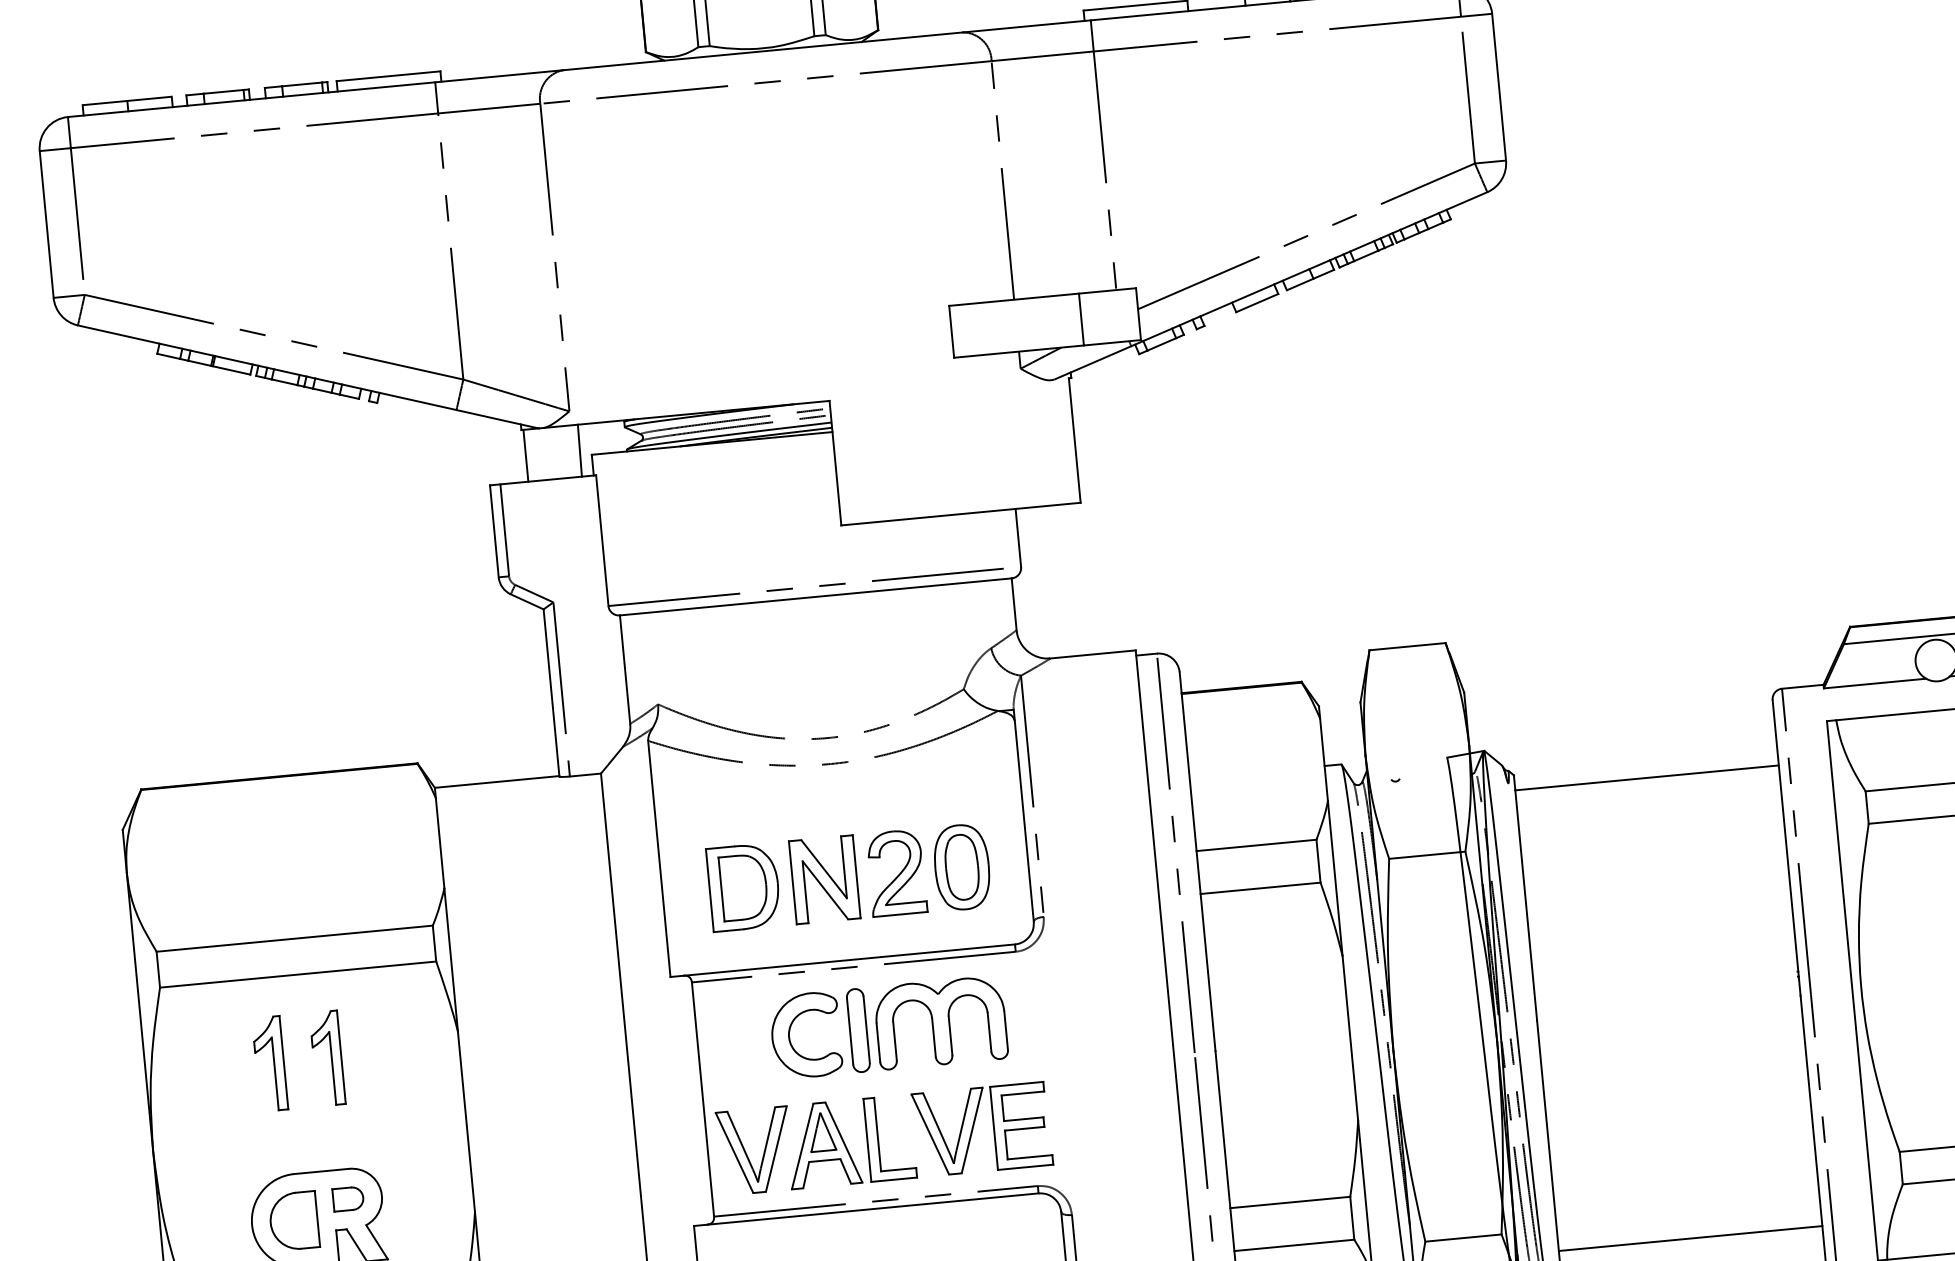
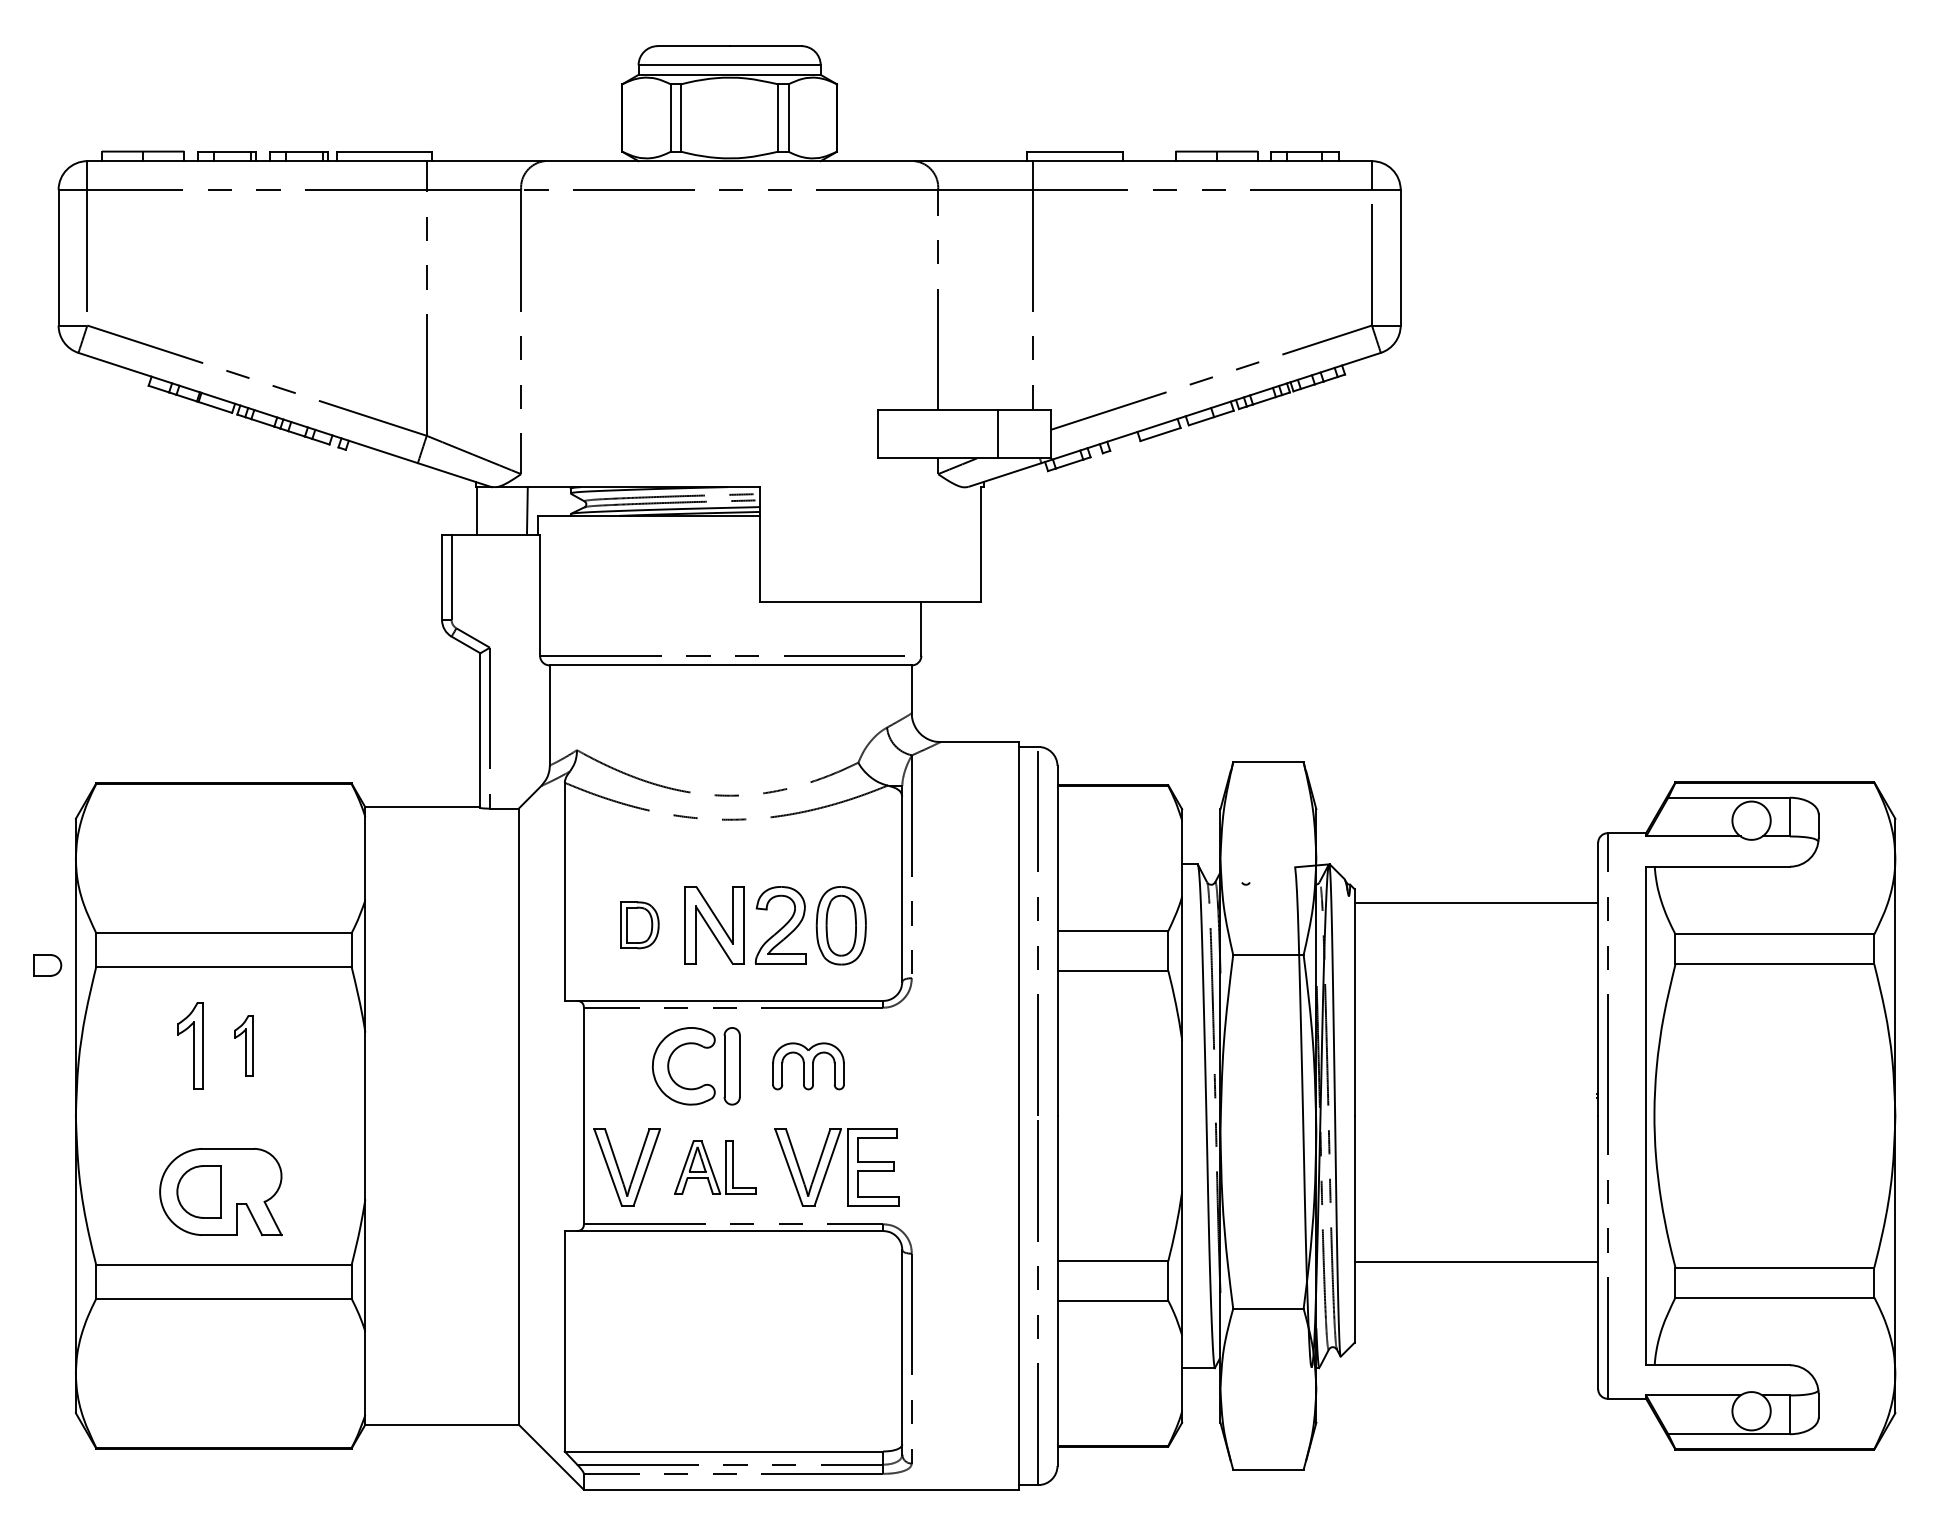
part: (743, 887) -> (639, 925), size x0.6
part: (940, 1023) -> (808, 1066), size x0.6
part: (327, 1058) -> (243, 1045), size x0.7
part: (849, 1141) -> (714, 1167), size x0.7
part: (348, 1199) -> (47, 965), moved
line: (1690, 1238) -> (1476, 1261), moved

